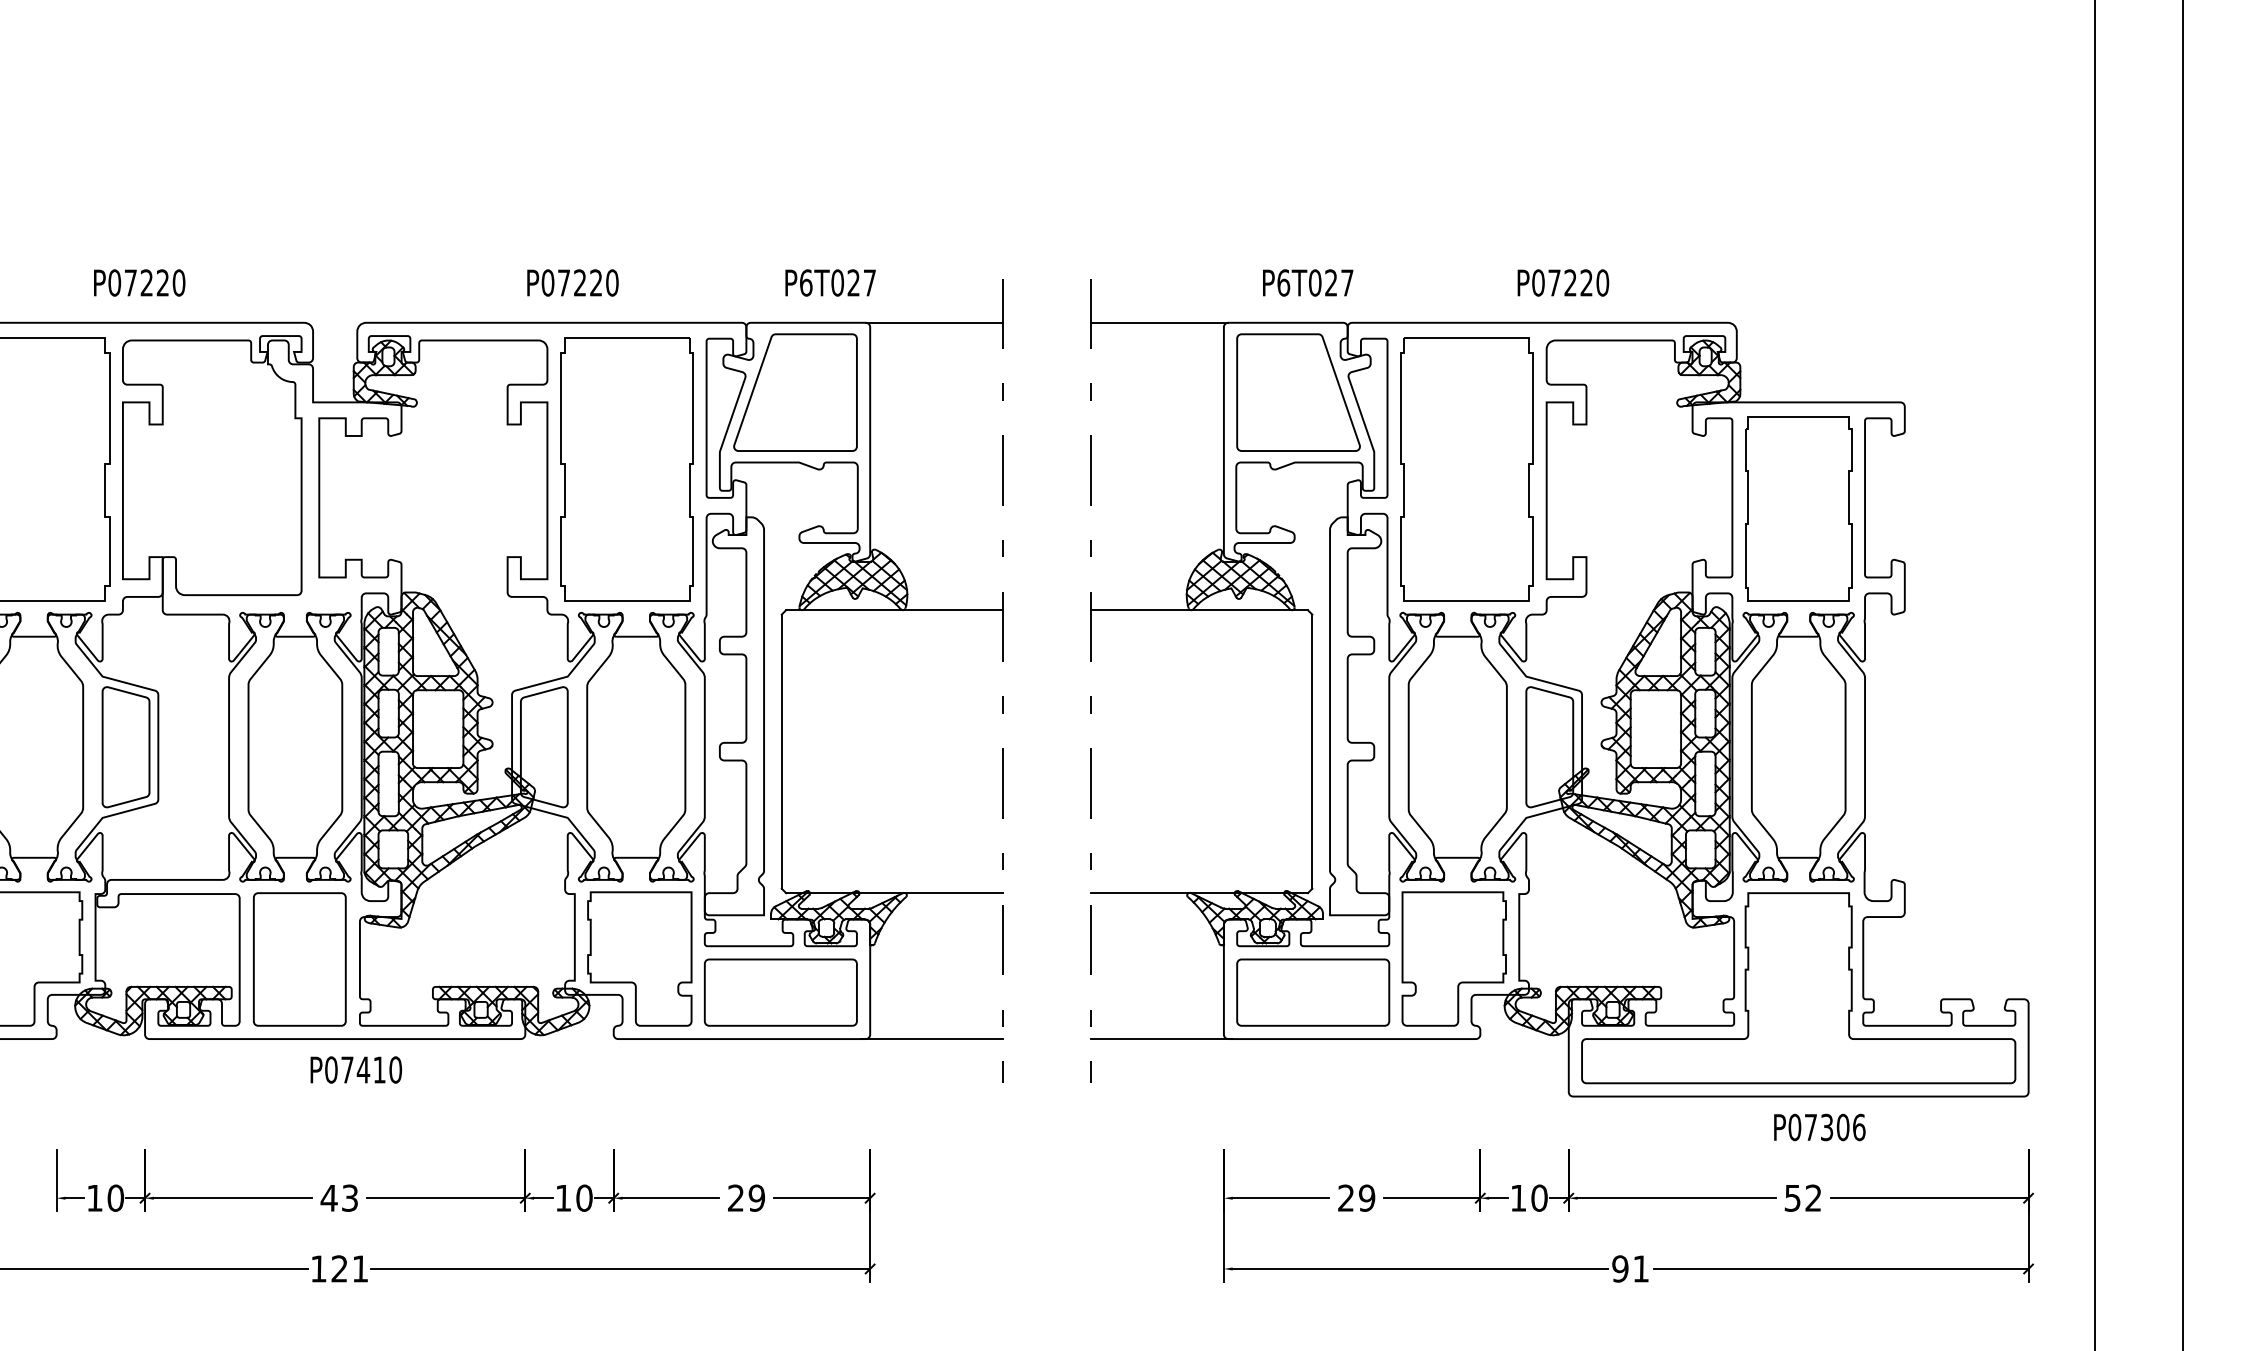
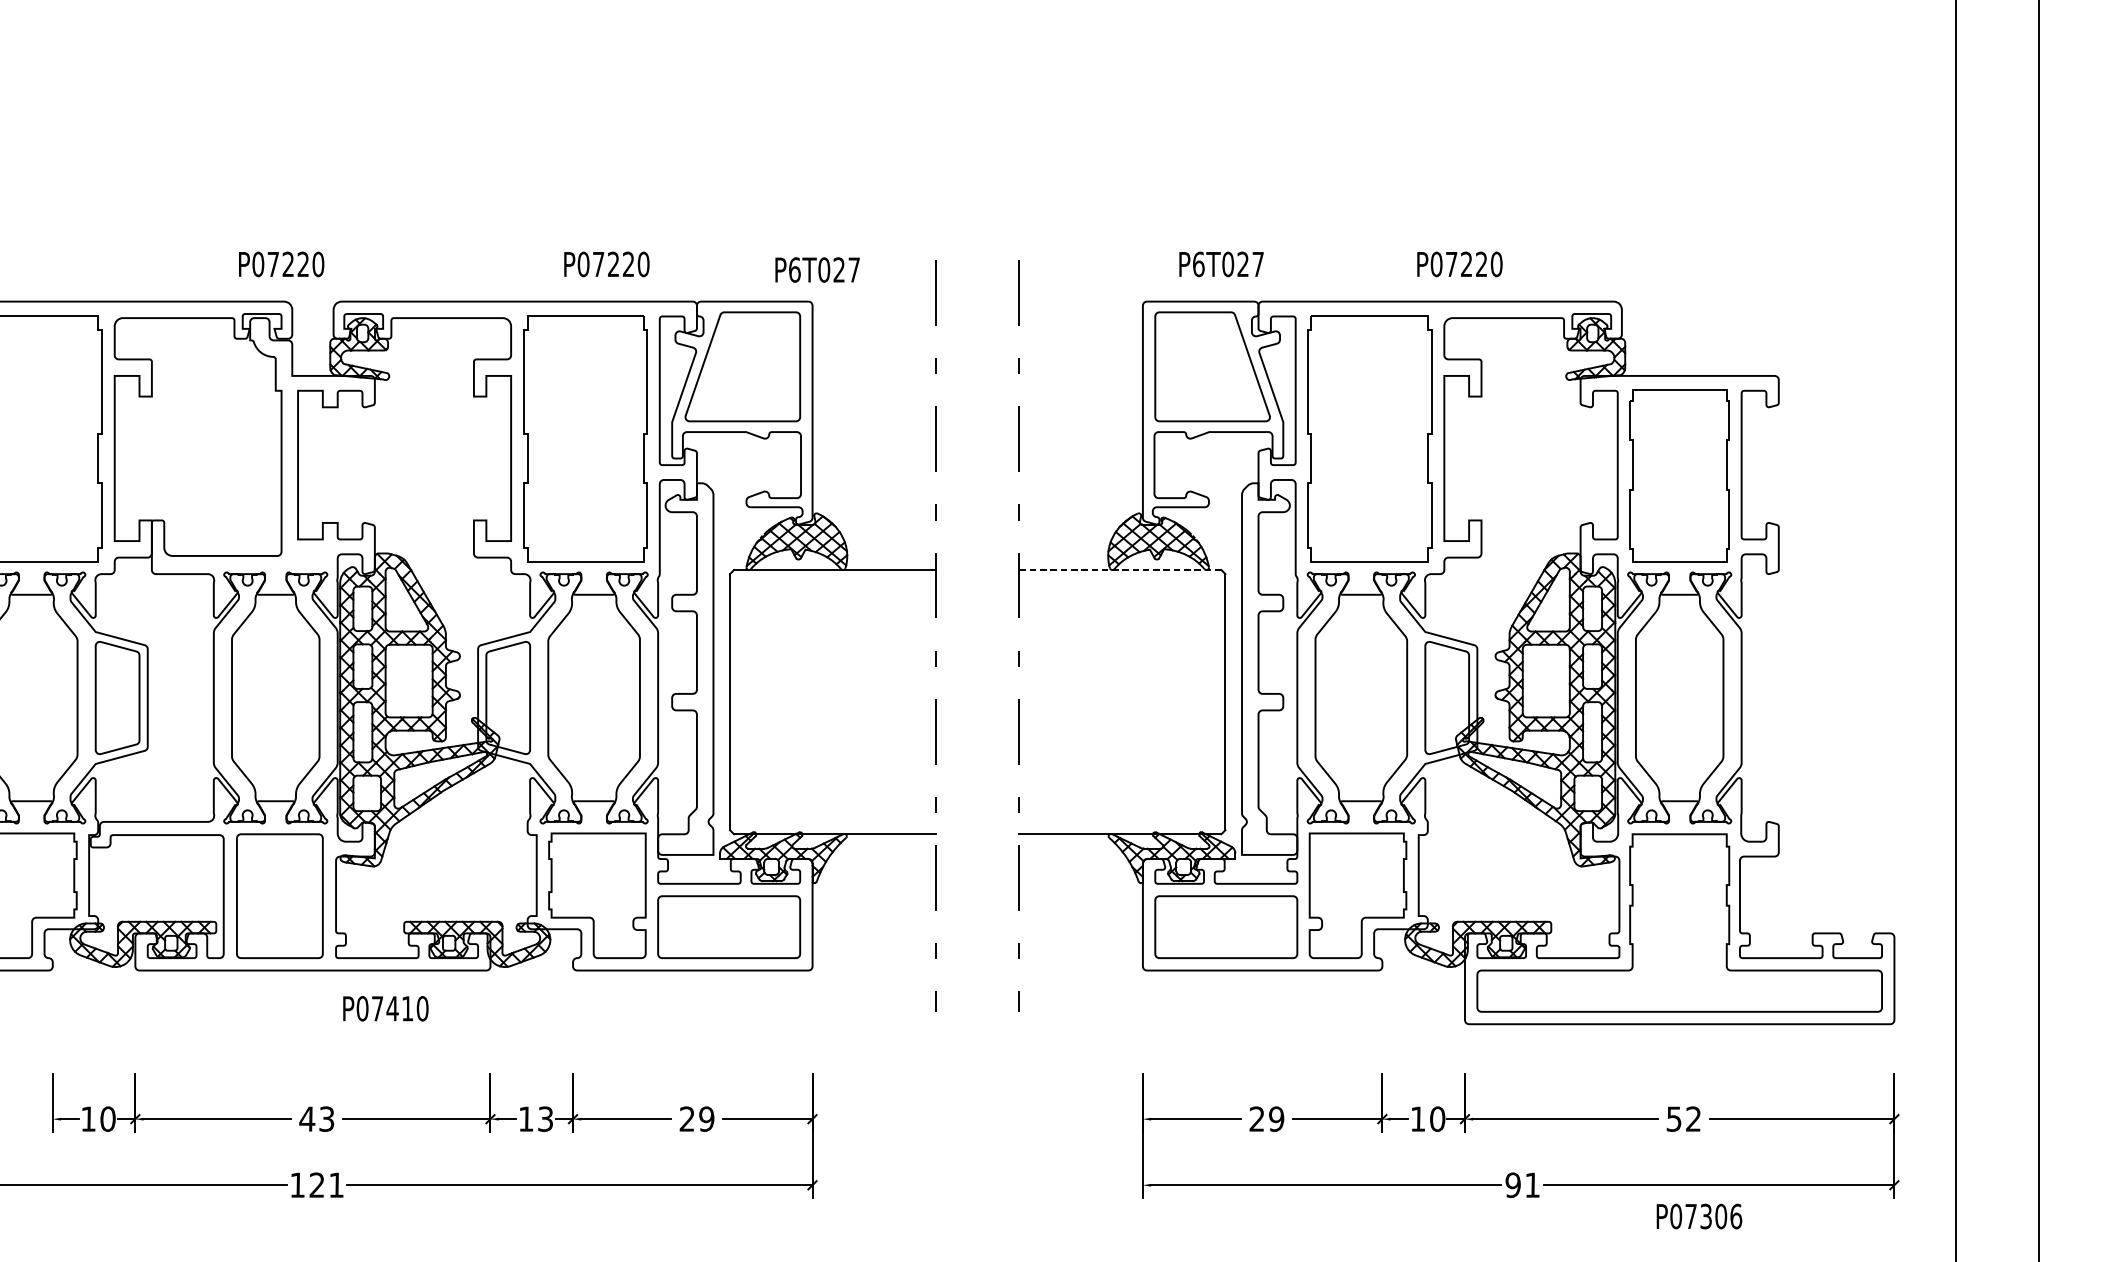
text: (139, 282) -> (281, 263), moved
text: (572, 282) -> (606, 263), moved
text: (830, 282) -> (817, 269), moved
line: (933, 322) -> (871, 301), removed
line: (1159, 322) -> (1082, 301), removed
line: (1199, 610) -> (1120, 570), solid -> dashed
line: (931, 1039) -> (869, 970), removed
line: (1161, 1039) -> (1084, 970), removed
text: (356, 1069) -> (386, 1008), moved
text: (1819, 1127) -> (1699, 1216), moved
text: (584, 1197) -> (545, 1118), 10 -> 13

